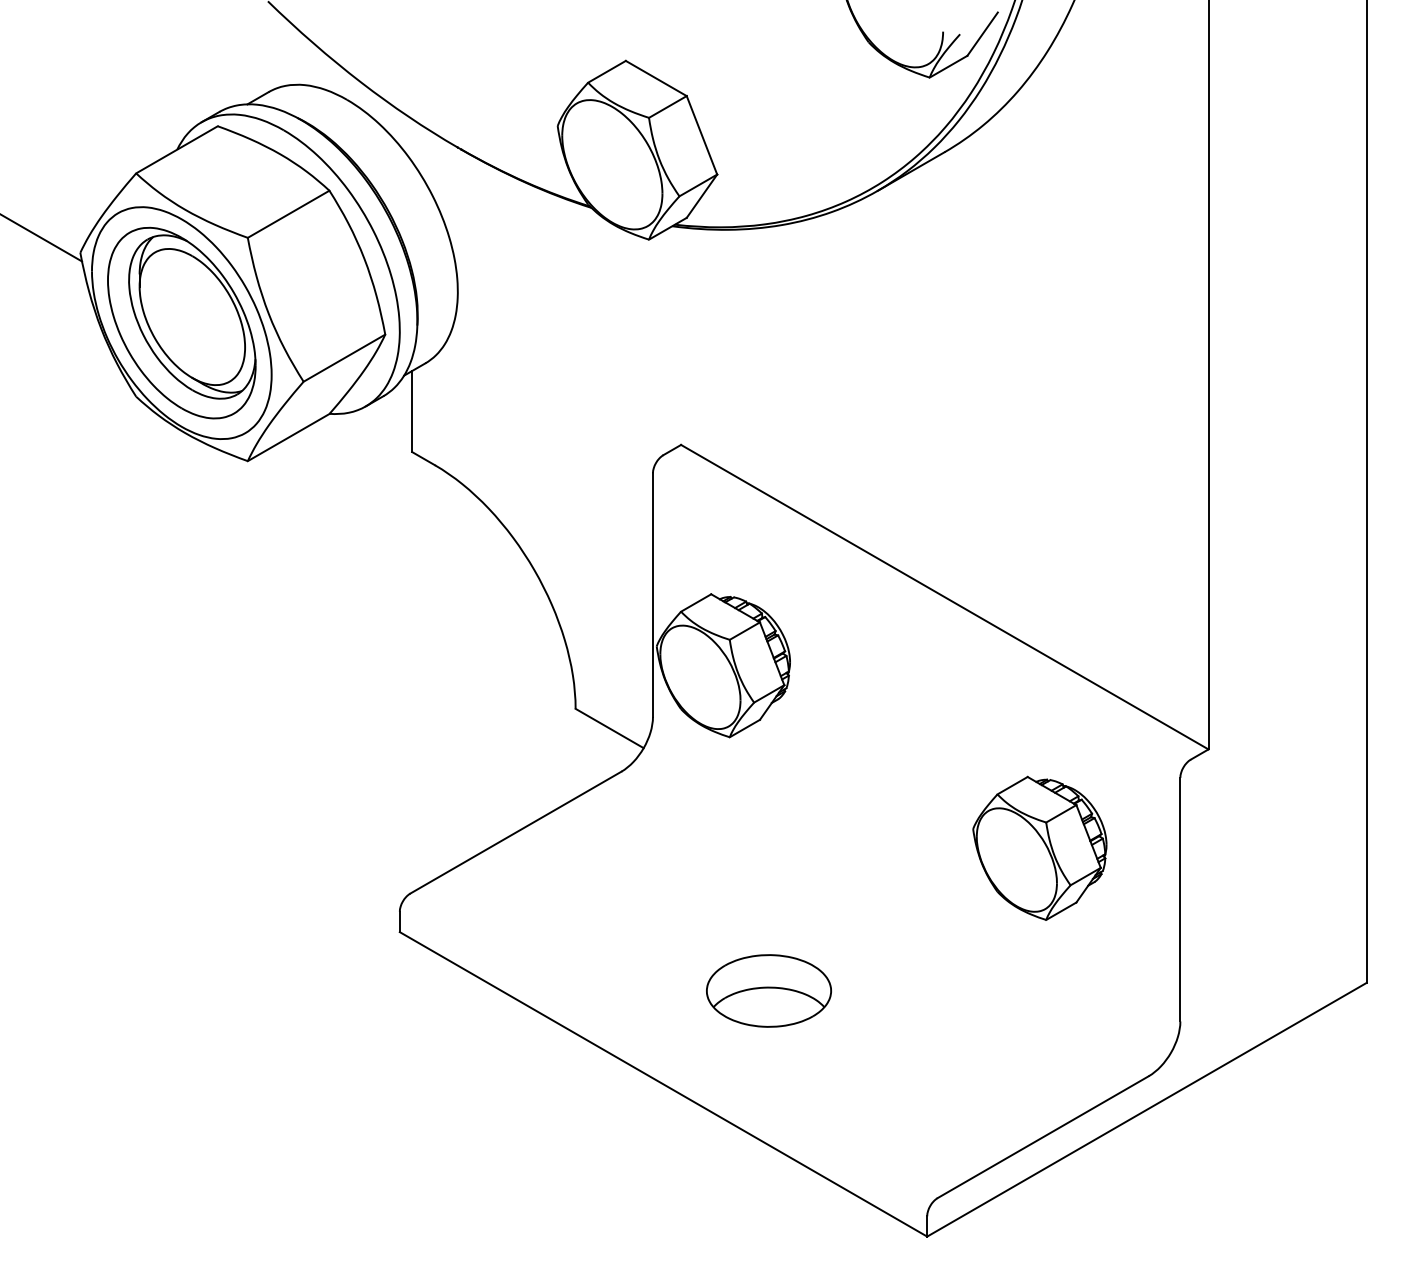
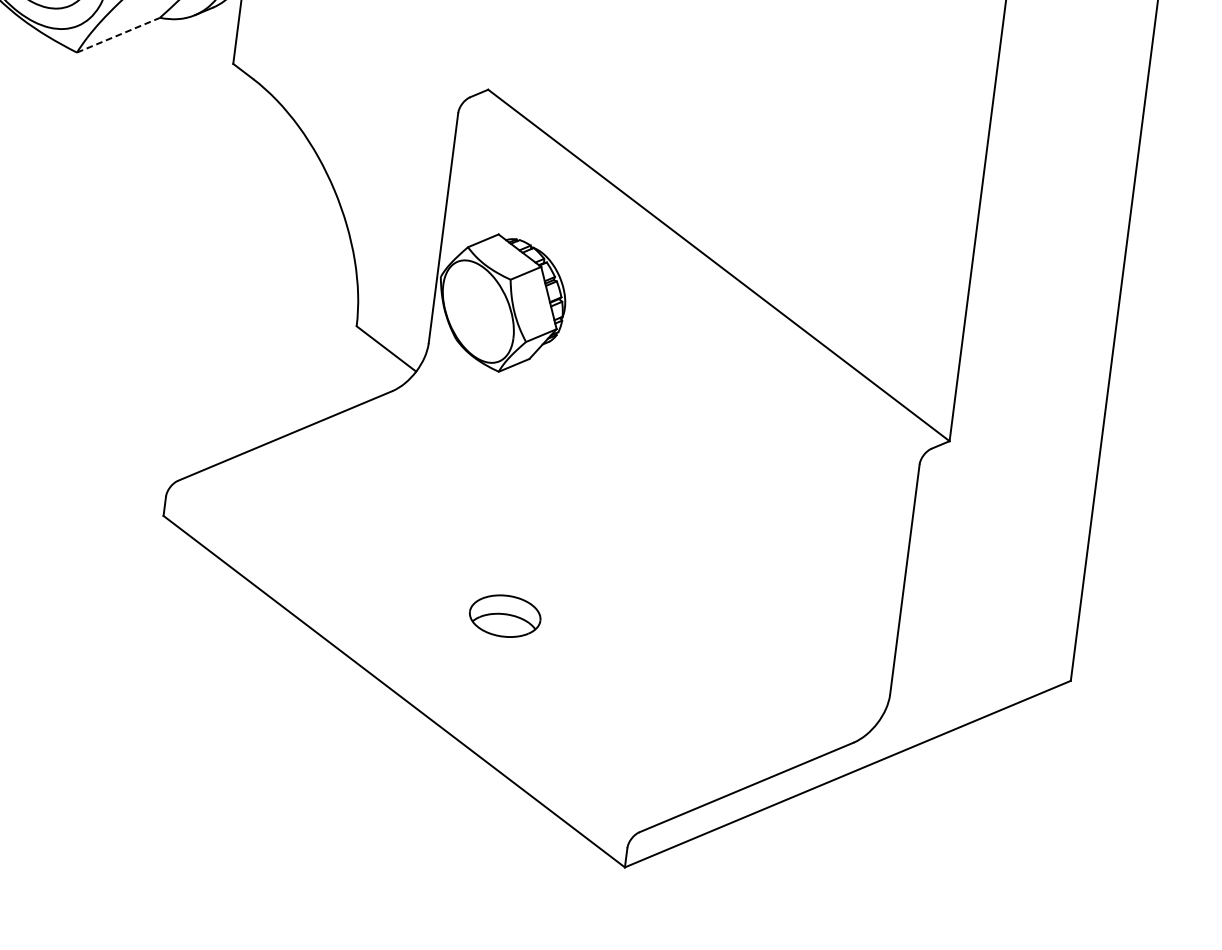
line: (289, 437) -> (119, 35), solid -> dashed
part: (1039, 847) -> (778, 513), removed
part: (768, 990) -> (504, 615), size x0.6

